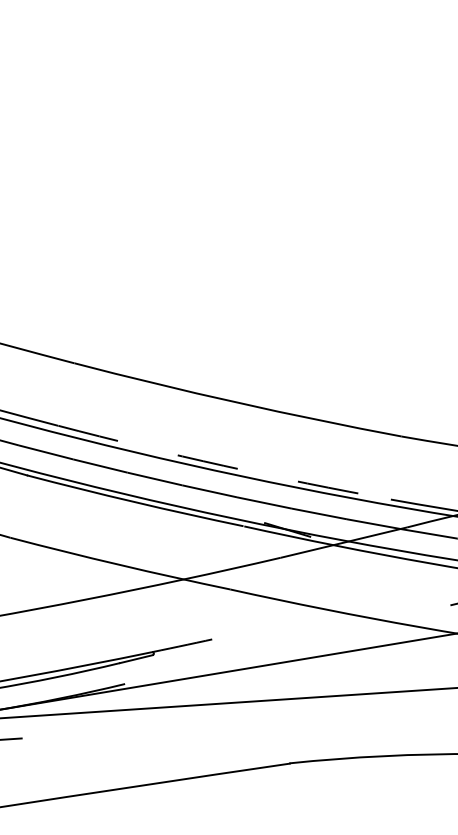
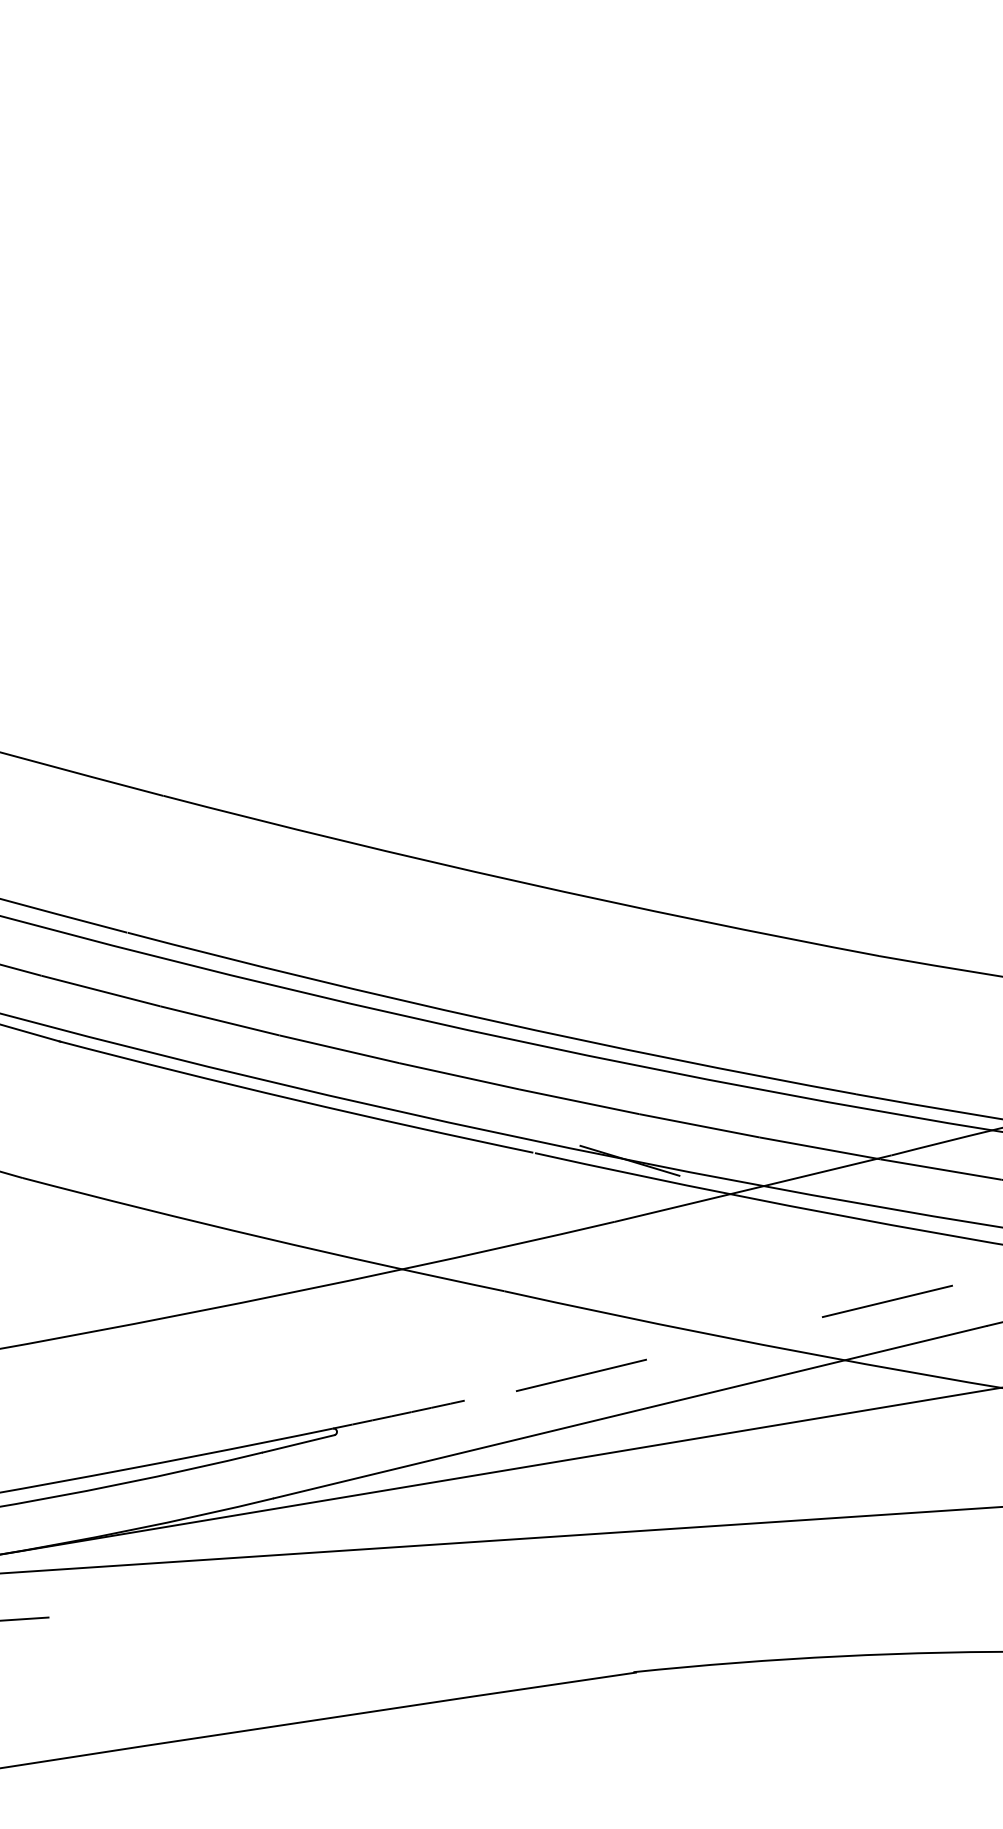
arc: (223, 465) -> (489, 1019), dashed -> solid
line: (405, 594) -> (888, 1302), added
line: (265, 627) -> (581, 1374), added
line: (287, 644) -> (629, 1411), added

